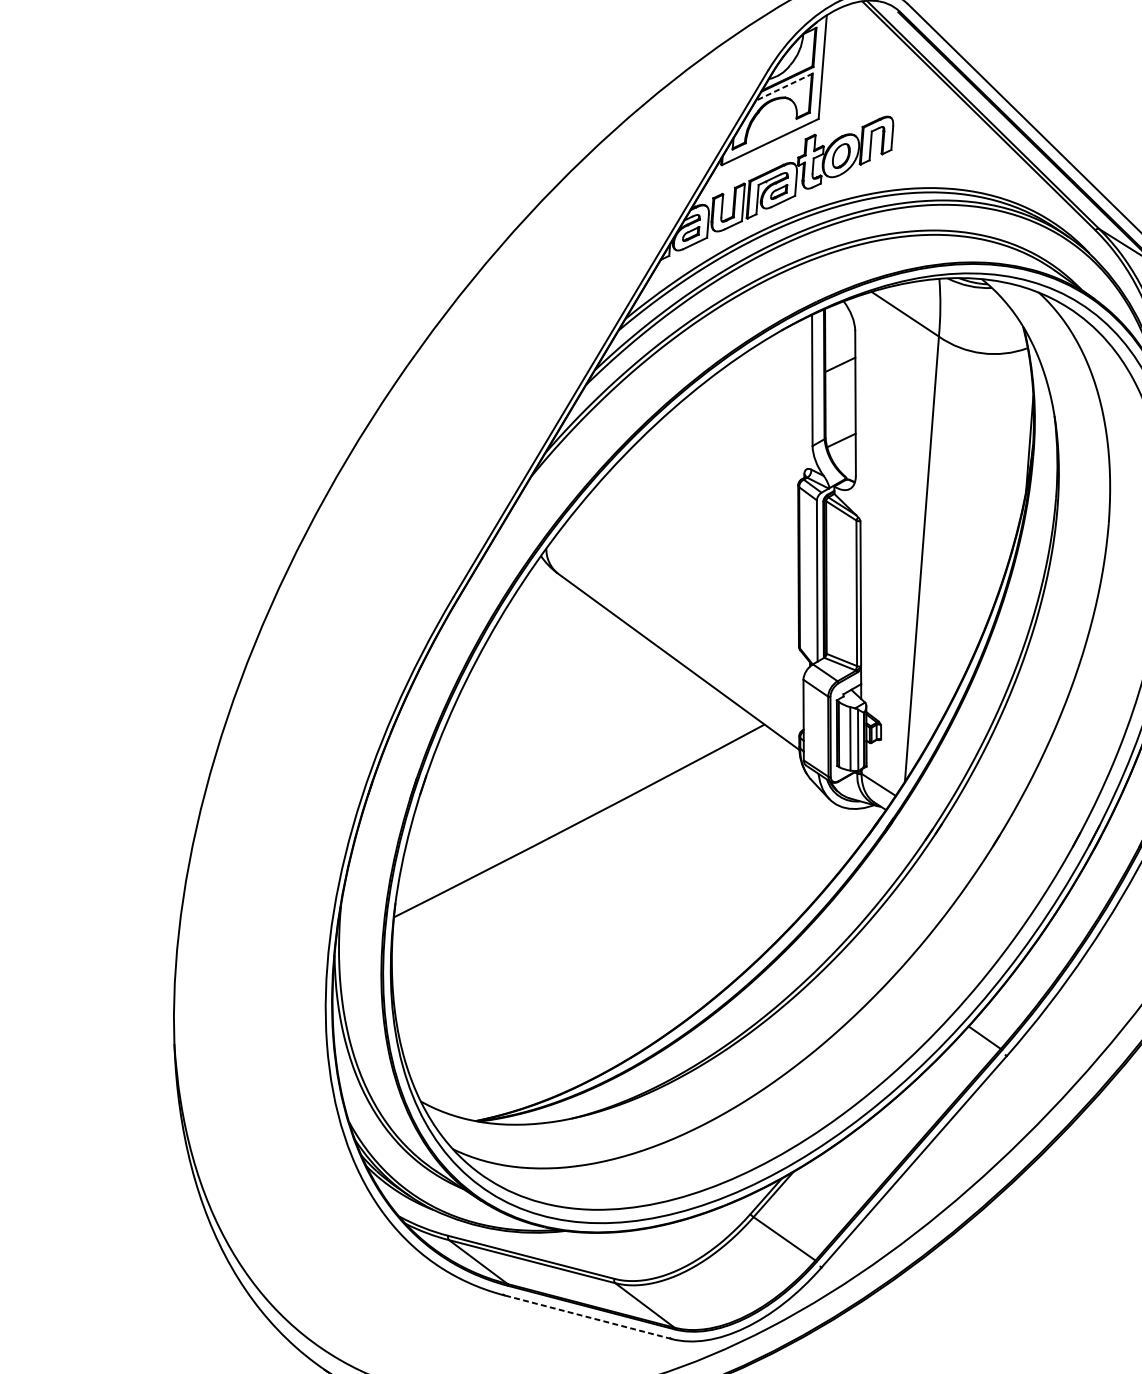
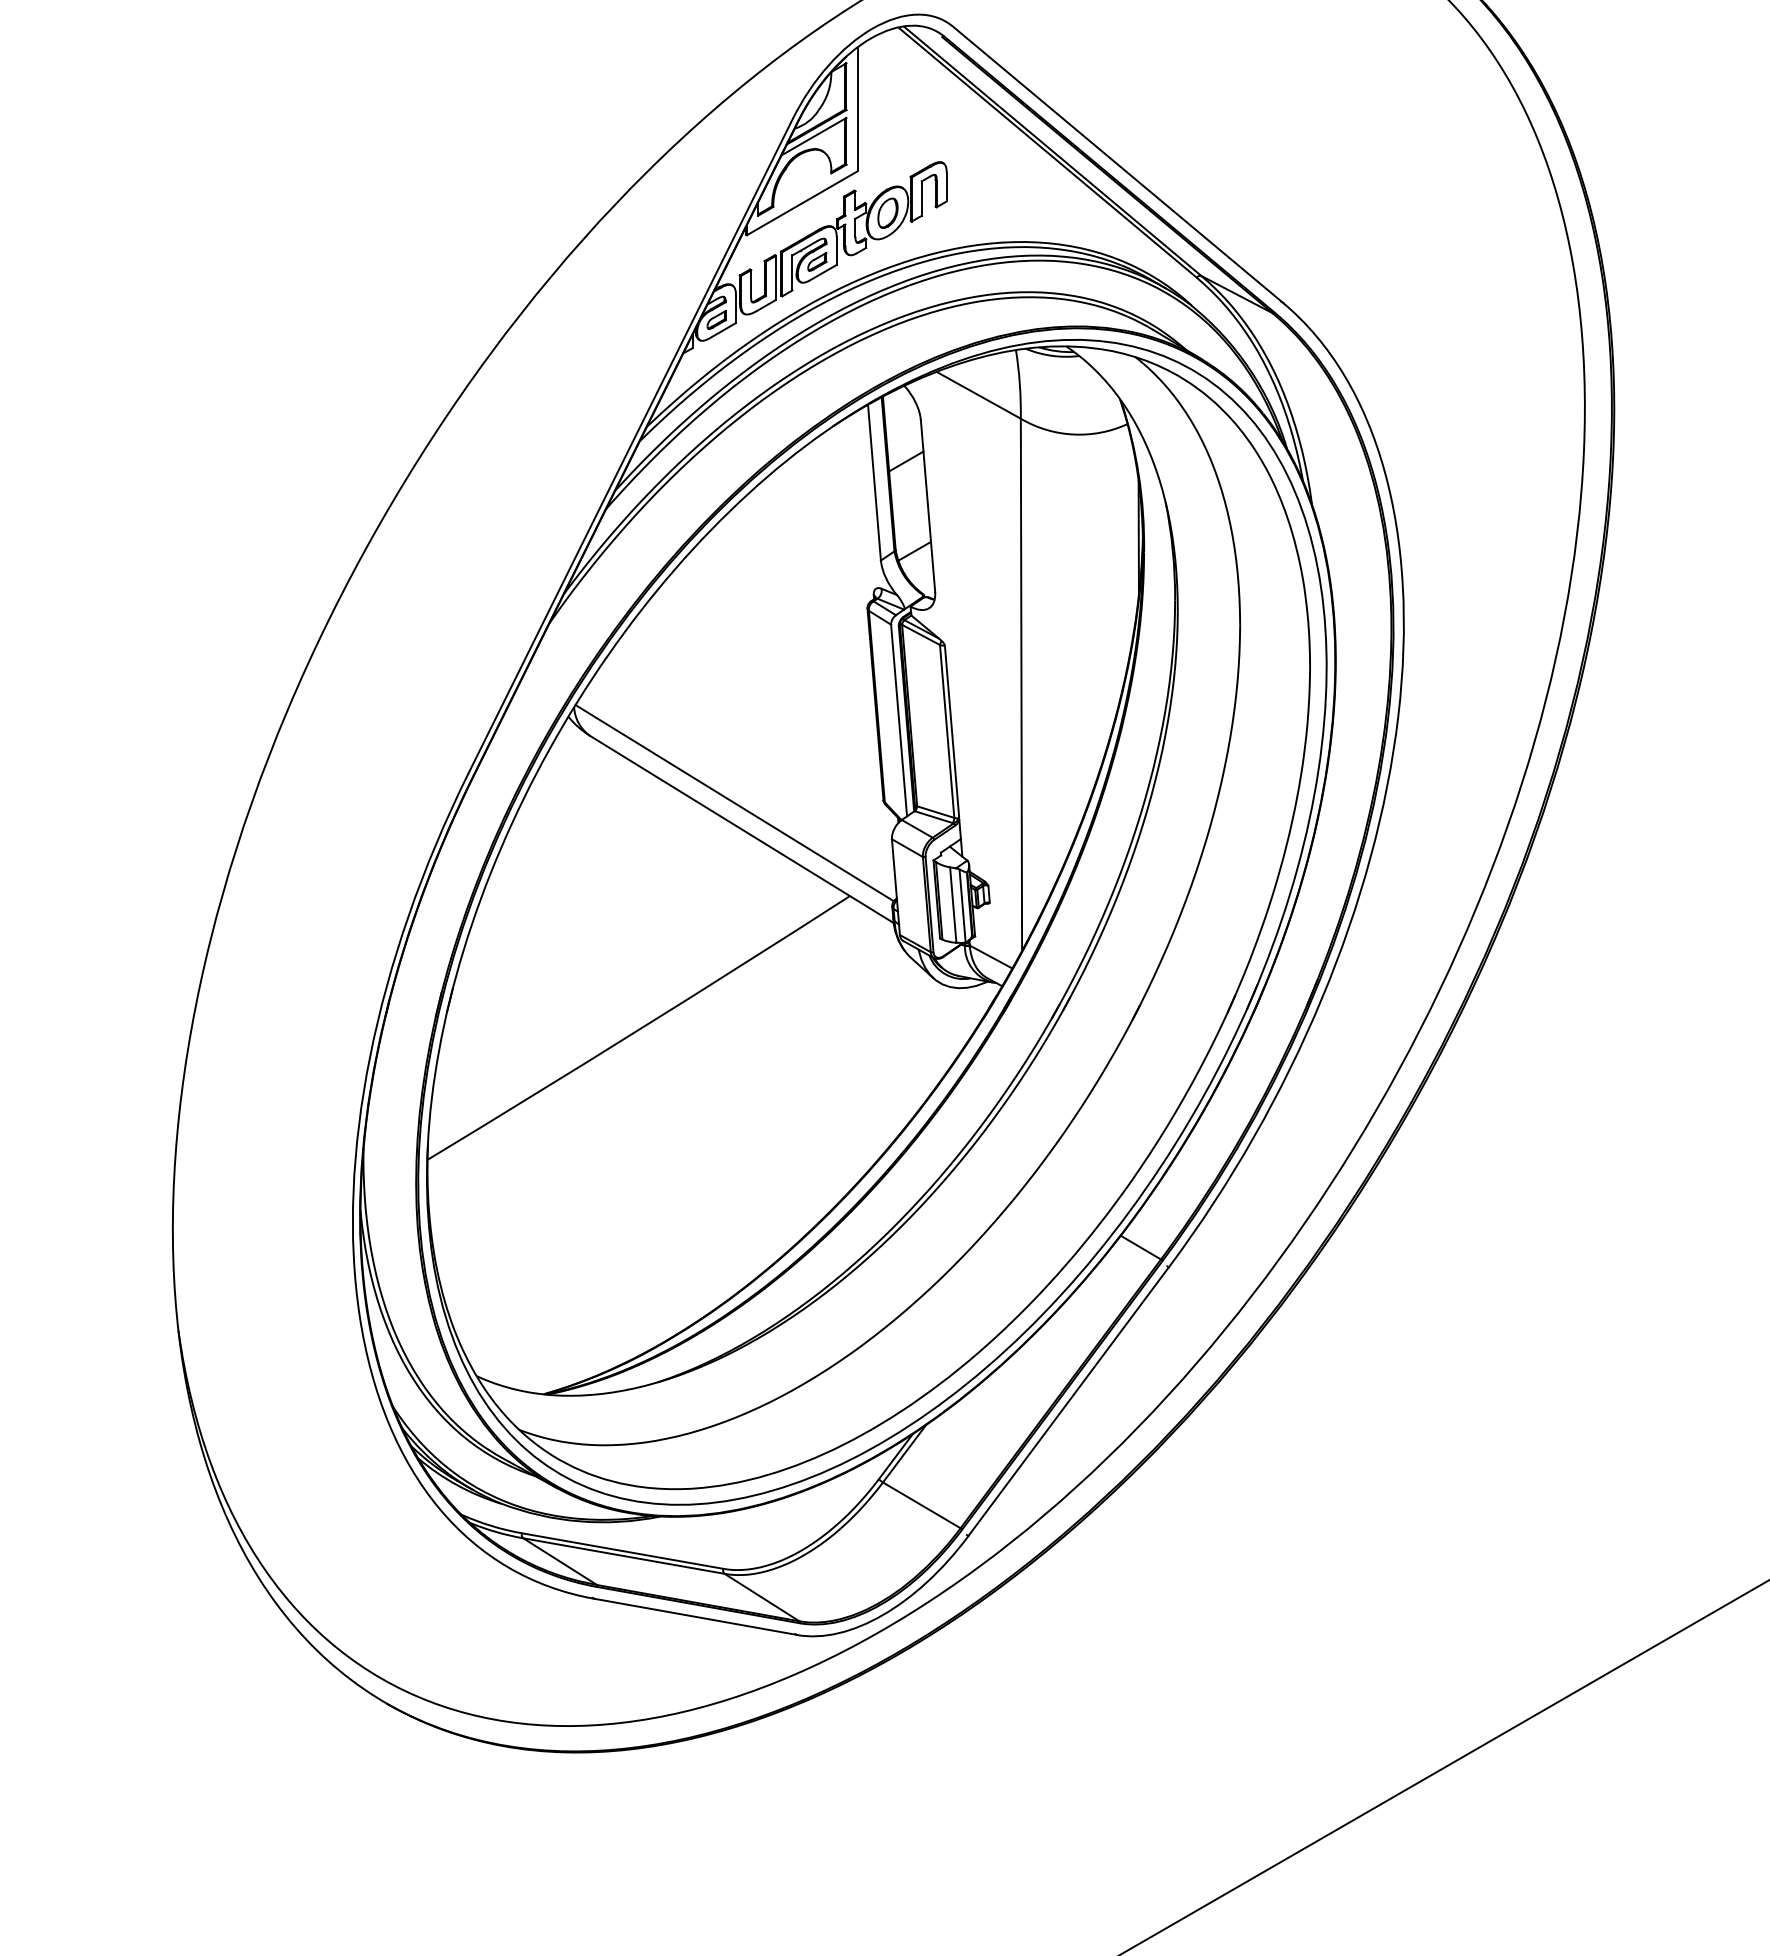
line: (784, 86) -> (813, 136), dashed -> solid
line: (674, 639) -> (734, 803), added
line: (588, 1316) -> (695, 1616), dashed -> solid

